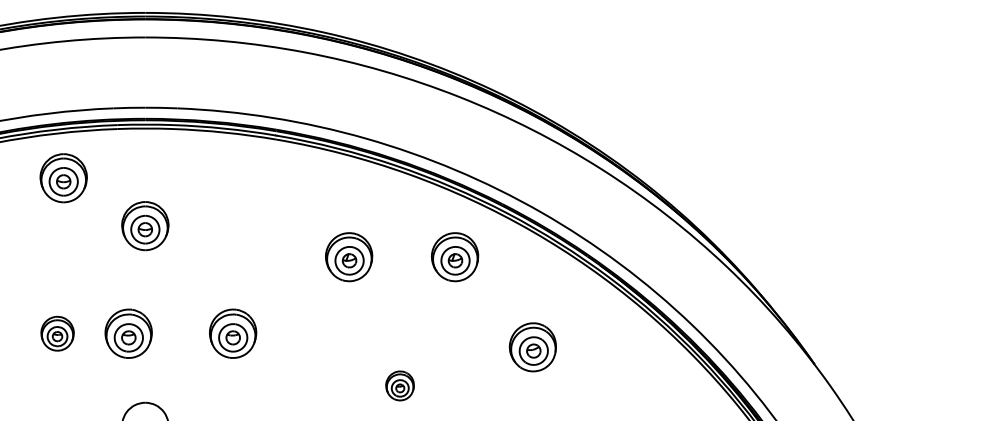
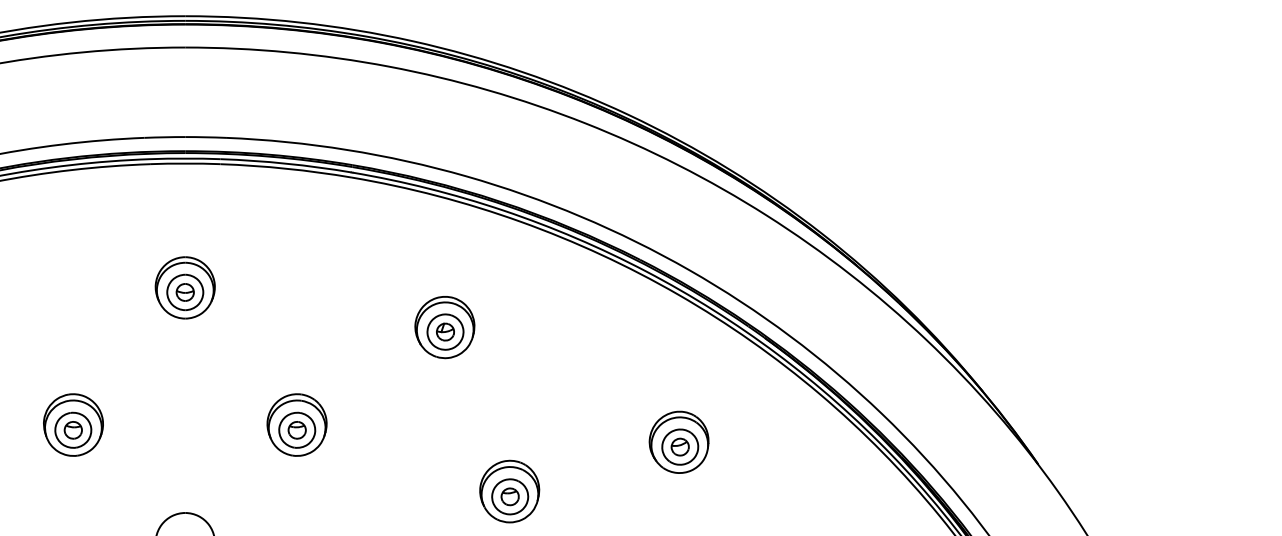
part: (63, 177) -> (80, 226), removed
part: (454, 257) -> (579, 327), removed
part: (57, 333) -> (73, 424), size x1.43
part: (128, 333) -> (163, 424), removed
part: (399, 385) -> (509, 491), size x1.67

